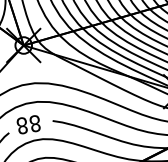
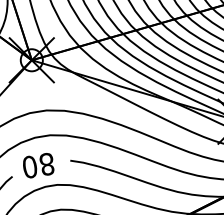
text: (21, 125) -> (29, 166), 88 -> 80

